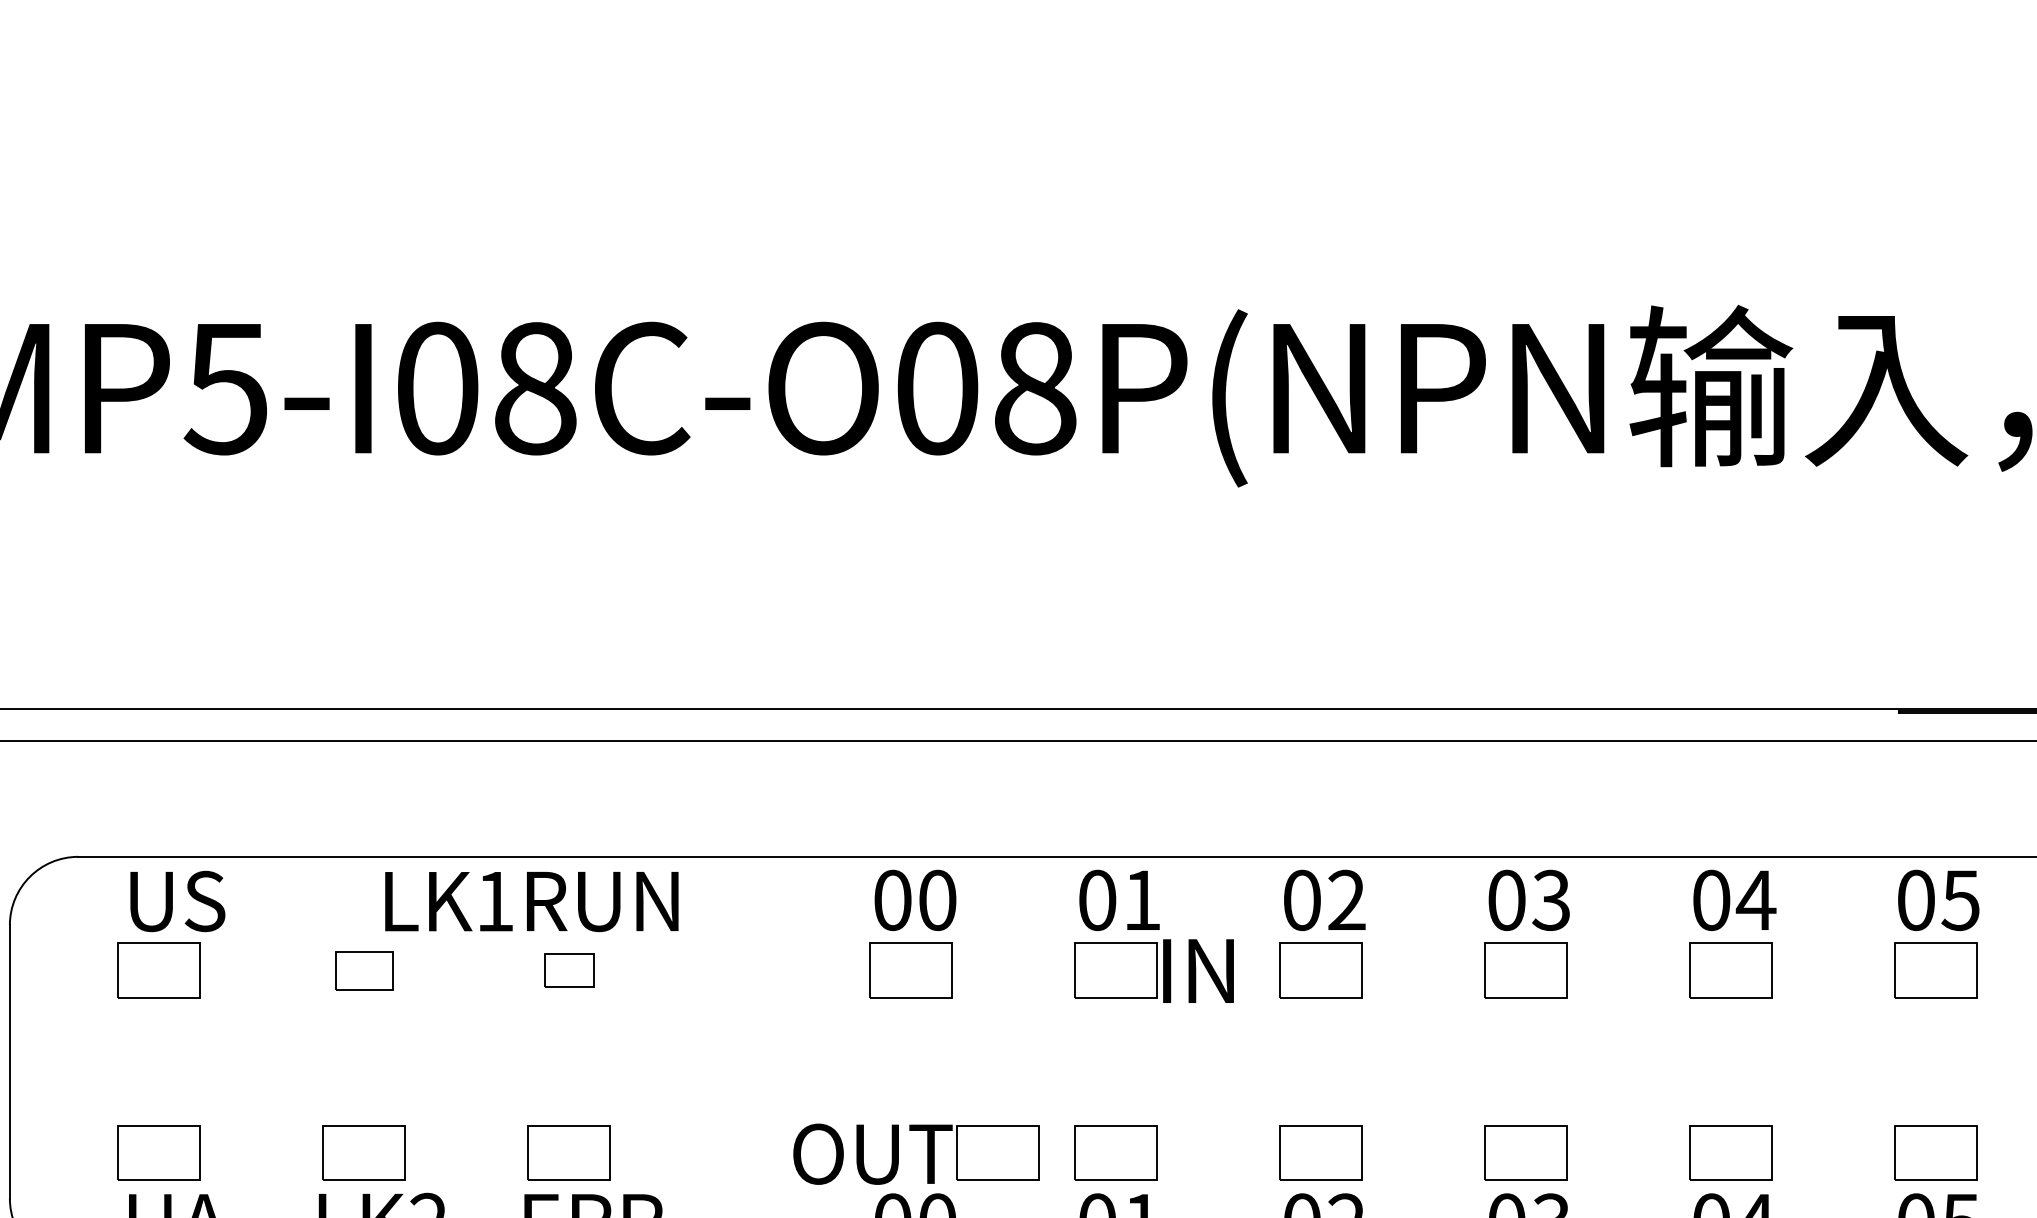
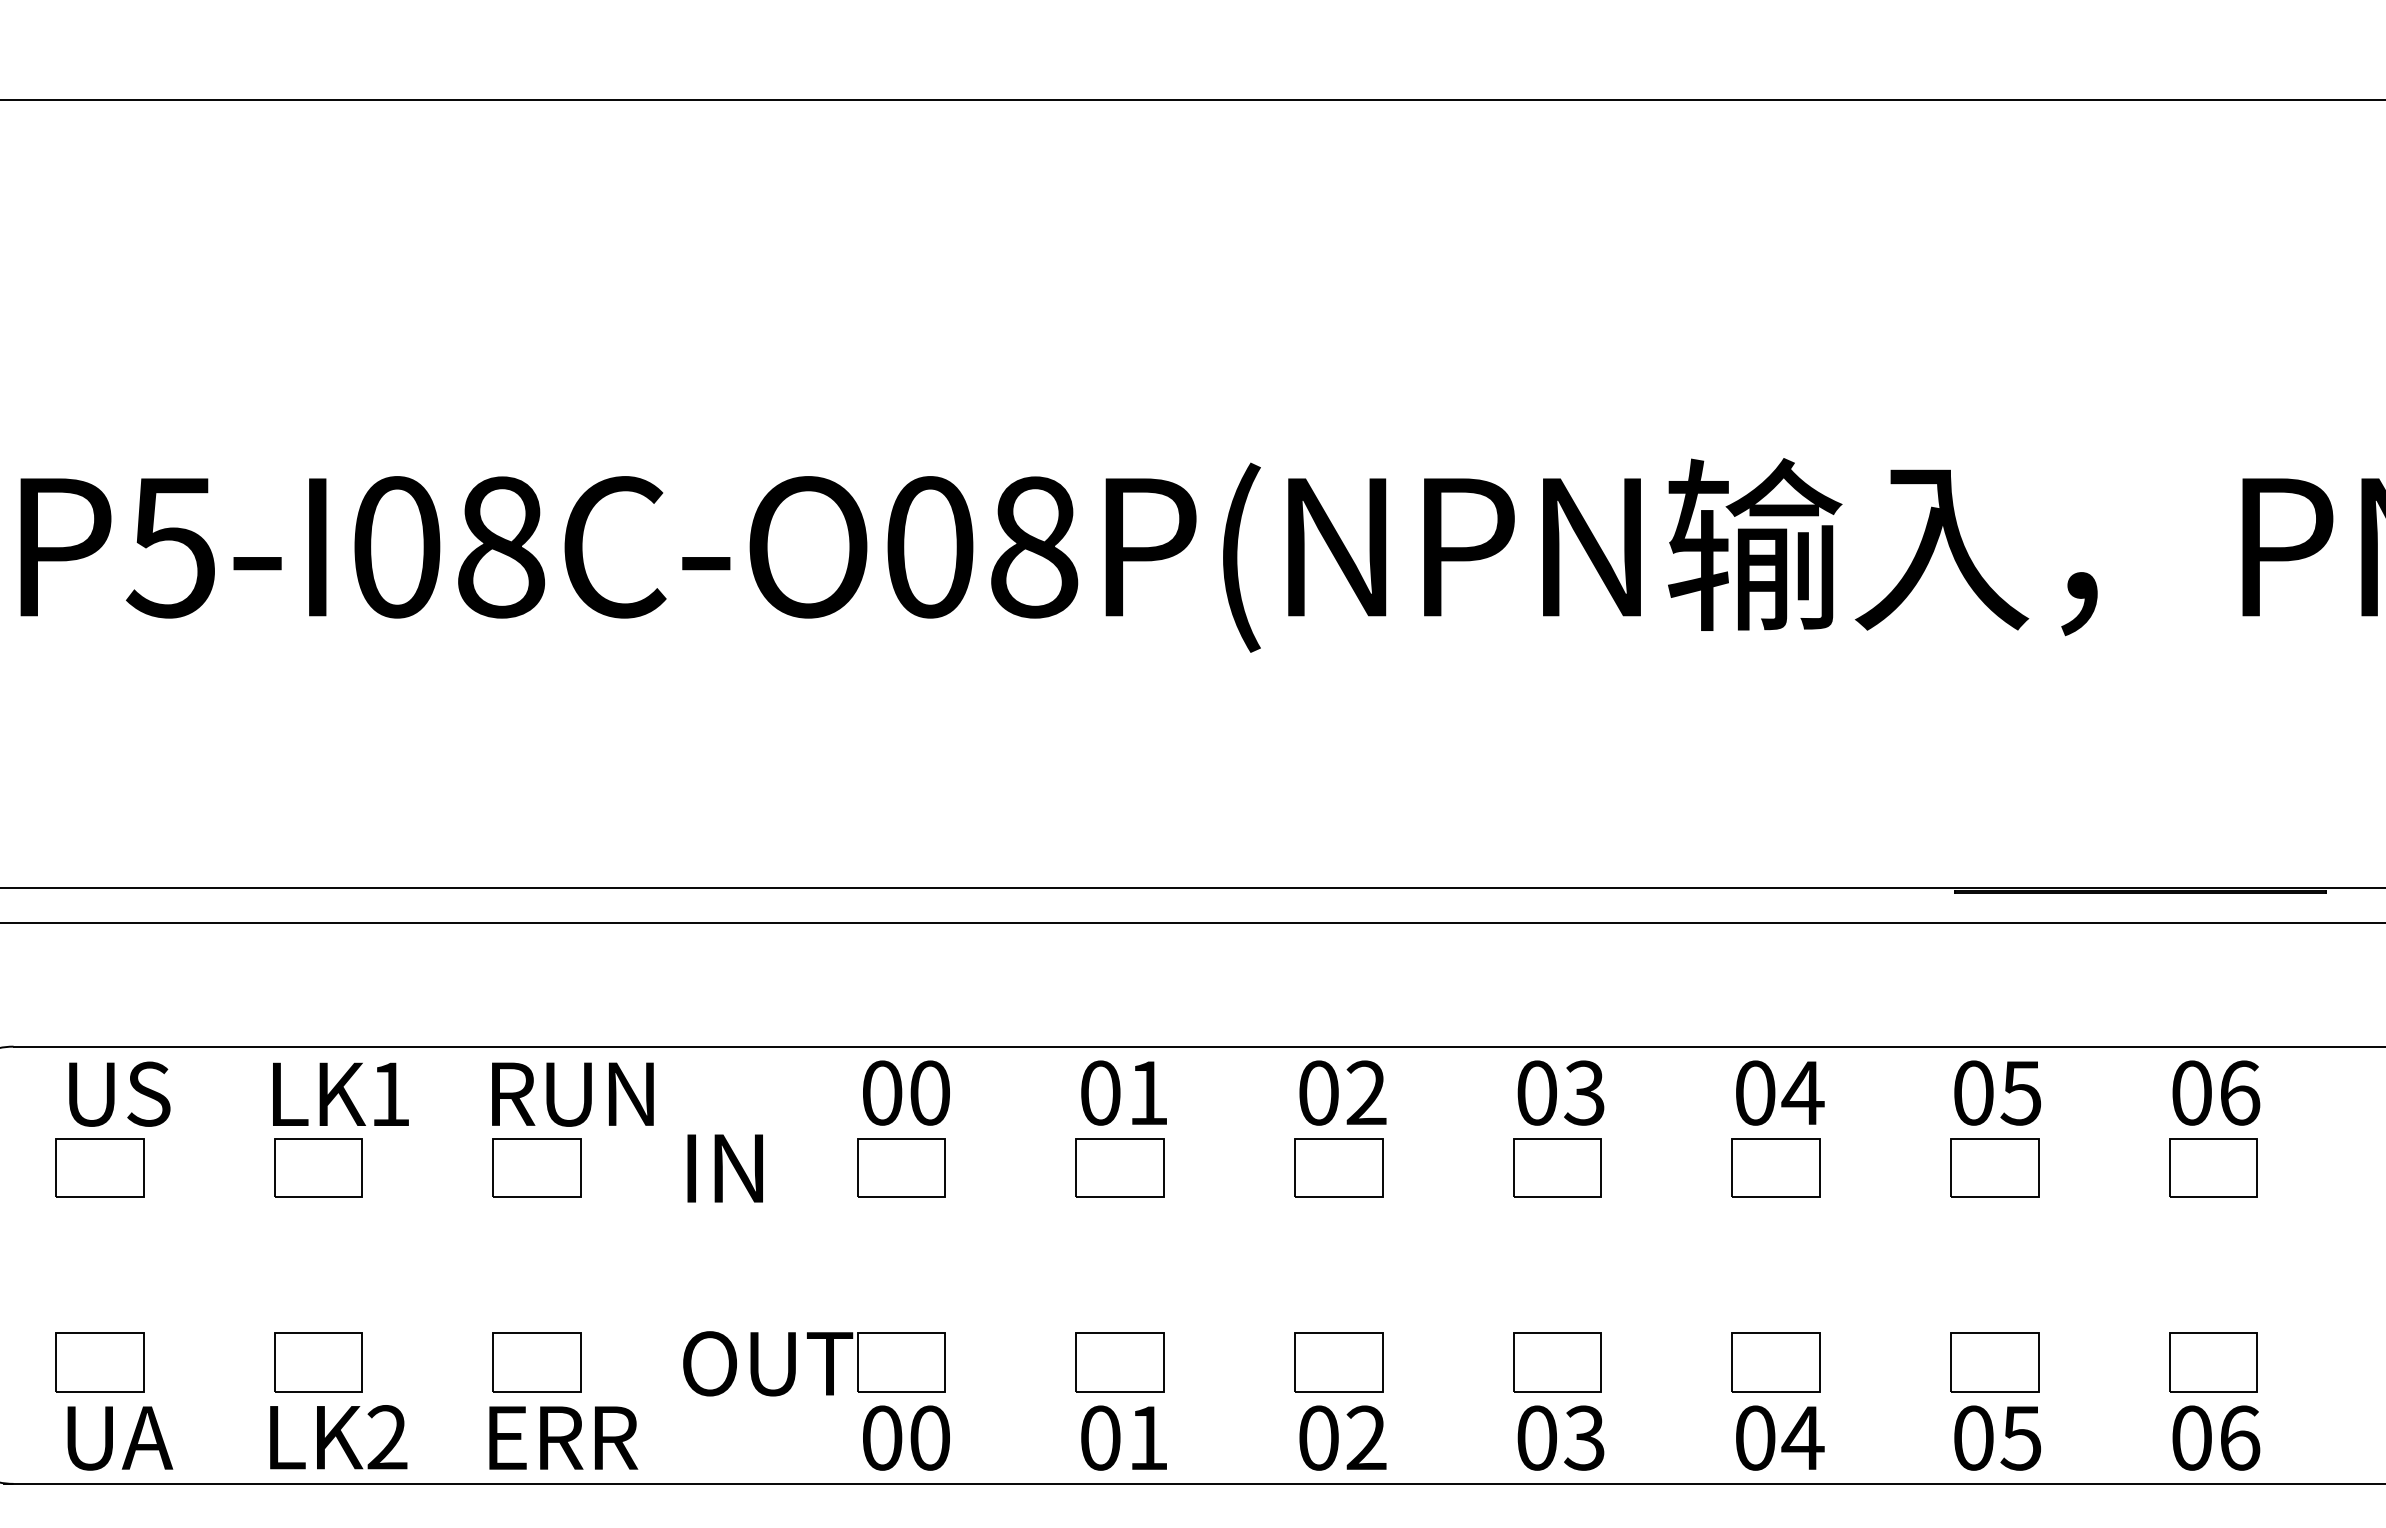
text: (448, 900) -> (340, 1093), moved
part: (364, 970) -> (318, 1167), size x1.43
part: (568, 970) -> (536, 1167), size x1.67
text: (1197, 971) -> (724, 1168), moved
part: (927, 1153) -> (826, 1363), moved

